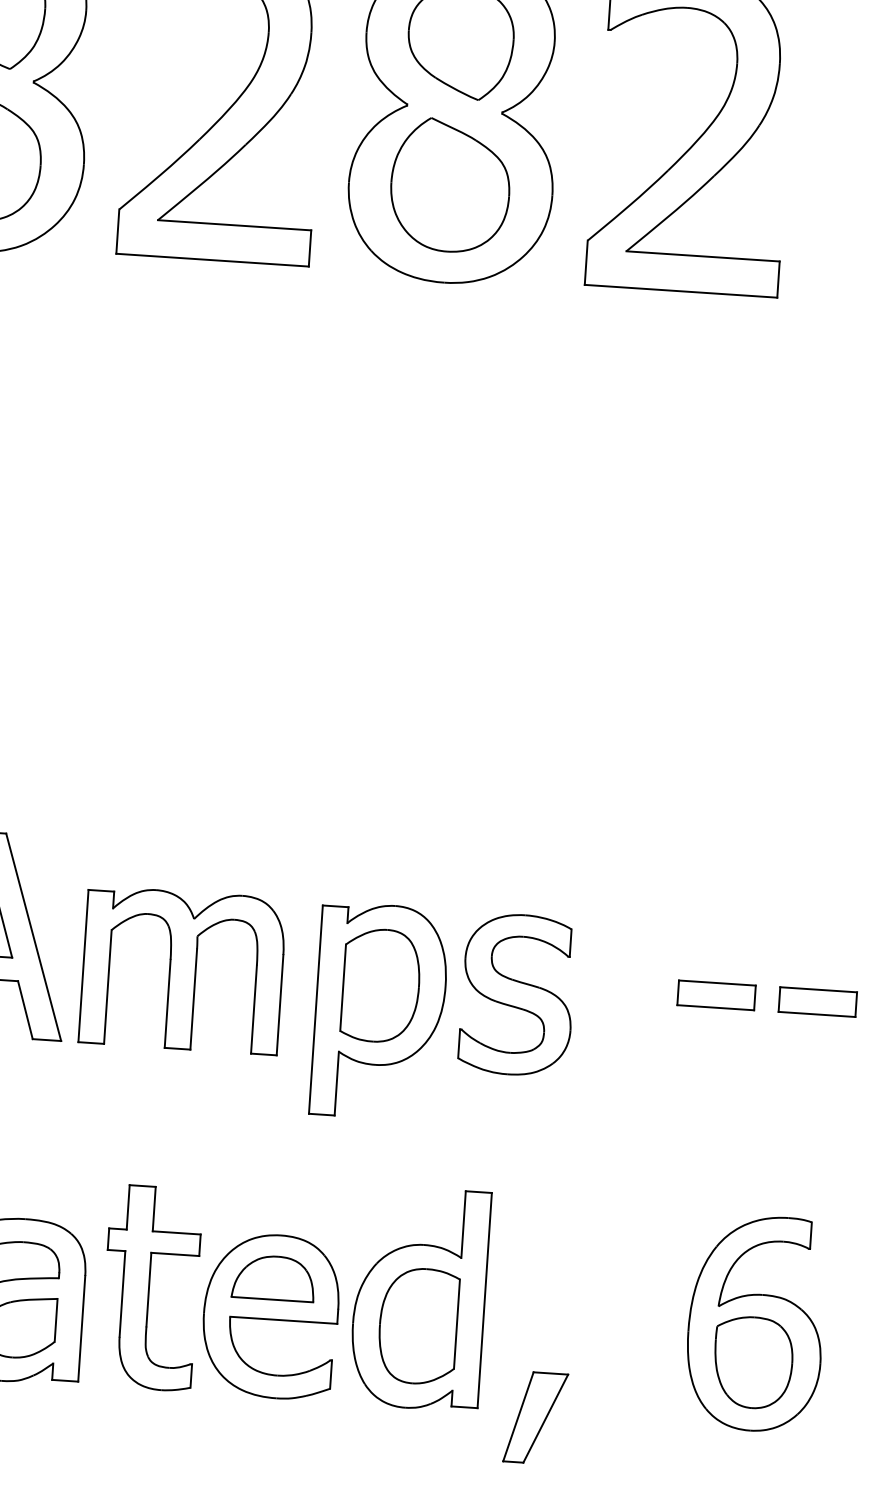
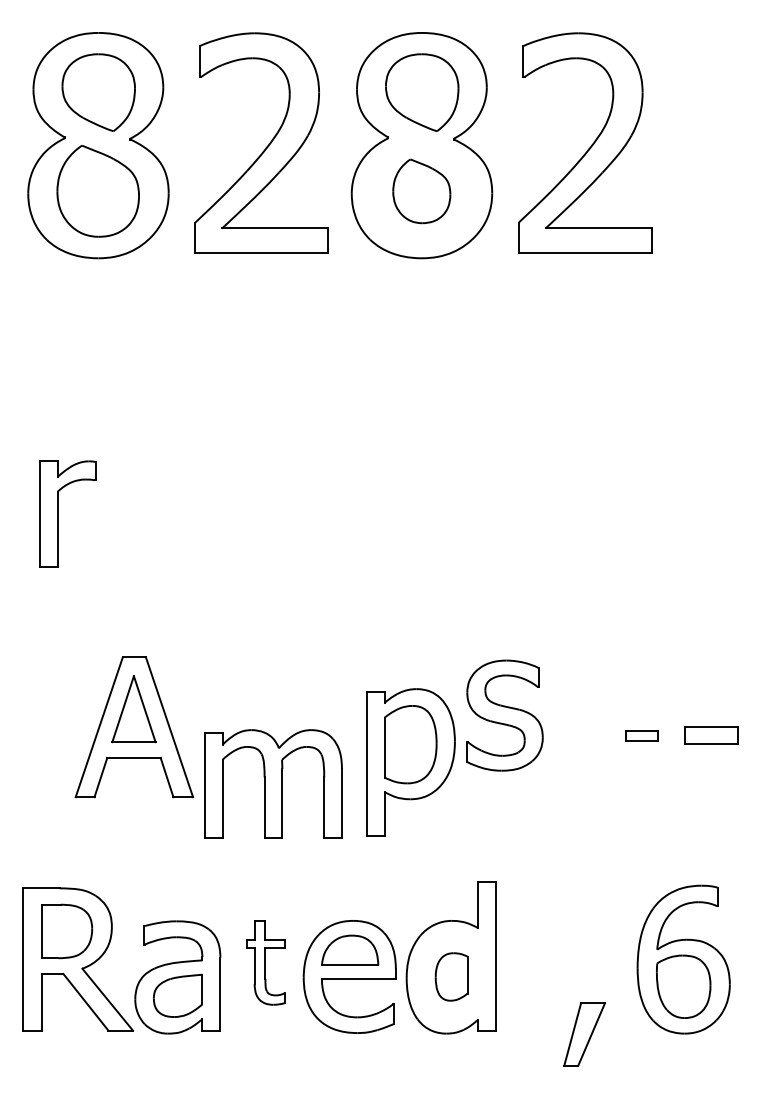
part: (450, 185) -> (421, 191), size x0.7
part: (182, 969) -> (273, 783), moved
part: (517, 994) -> (504, 715), moved
part: (716, 994) -> (641, 735), size x0.6
part: (151, 1287) -> (266, 962), size x0.6
part: (418, 1325) -> (451, 976), size x0.6
part: (535, 1417) -> (584, 1034), moved

